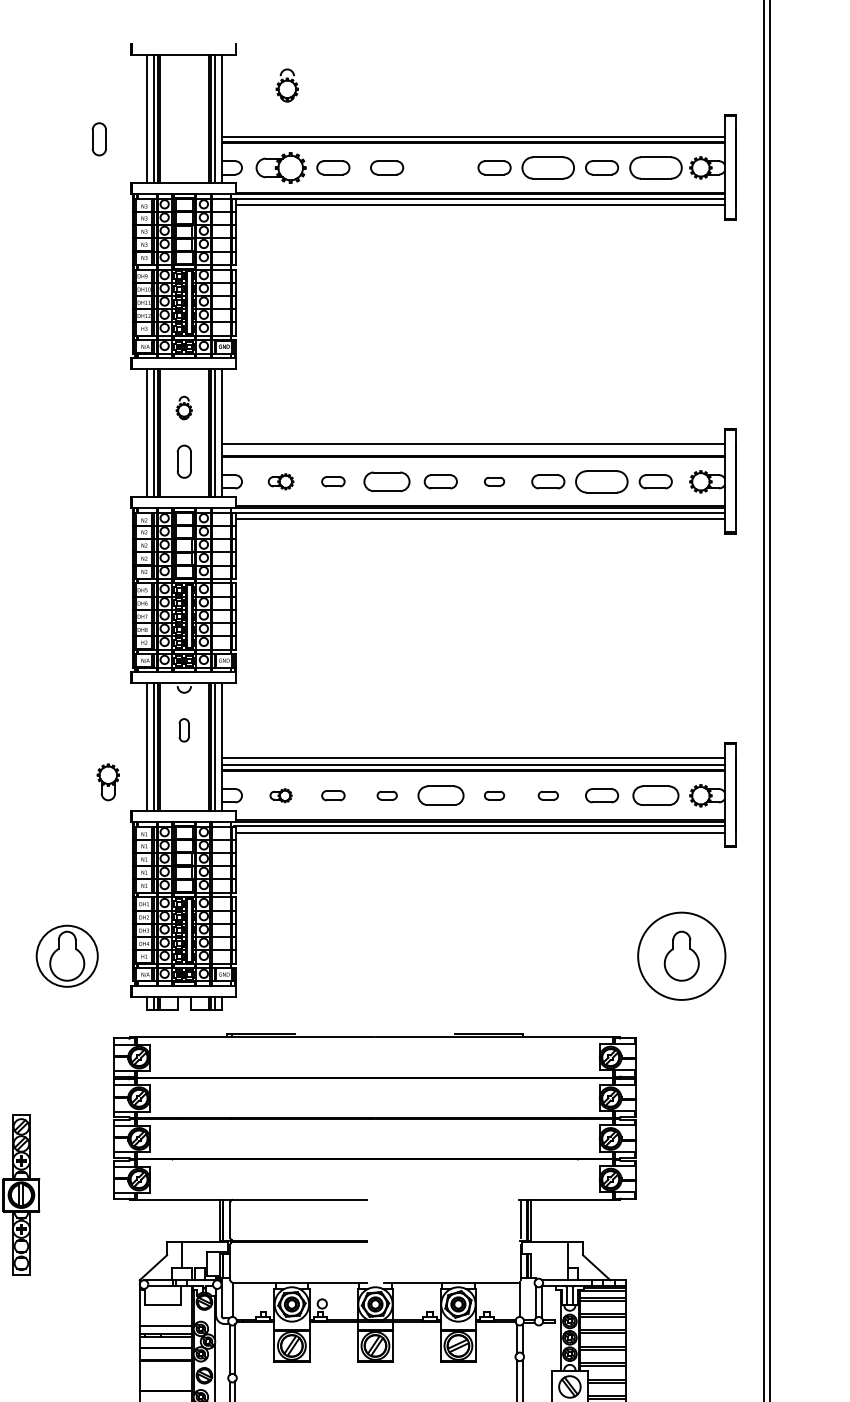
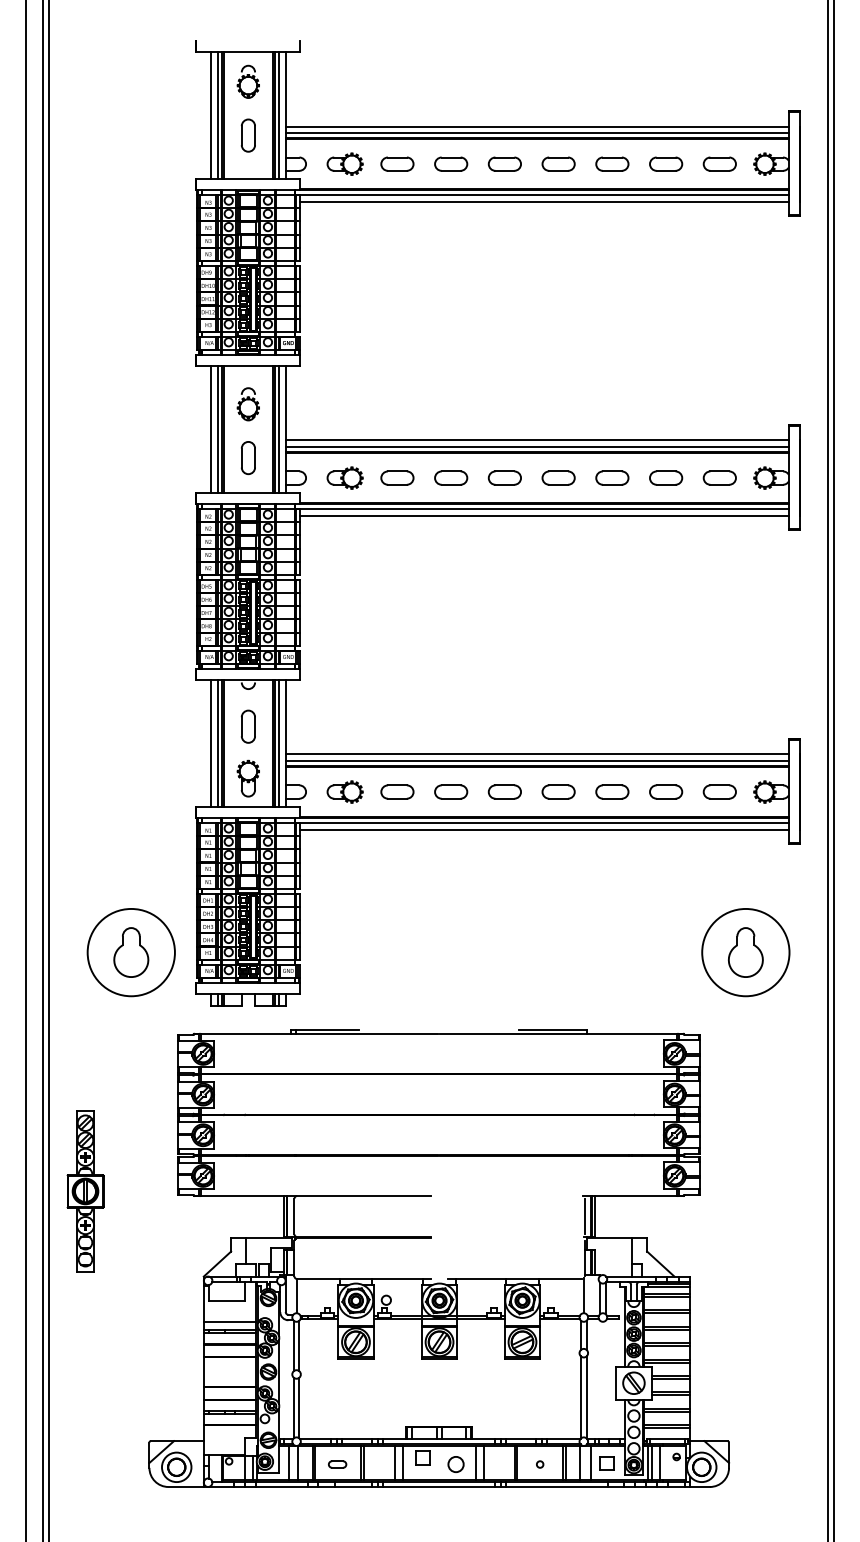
part: (286, 85) -> (247, 81), moved
line: (473, 130) -> (537, 126), added
part: (98, 139) -> (247, 135), moved
part: (280, 167) -> (344, 163), size x0.71
part: (440, 167) -> (504, 163), added
part: (548, 167) -> (612, 163), size x0.62
part: (655, 167) -> (719, 163), size x0.62
part: (183, 408) -> (247, 404), size x1.43
line: (473, 451) -> (537, 447), added
part: (280, 481) -> (344, 477), size x1.43
part: (333, 481) -> (397, 477), size x1.43
part: (387, 481) -> (451, 477), size x0.71
part: (494, 481) -> (558, 477), size x1.67
part: (602, 481) -> (666, 477), size x0.62
part: (183, 730) -> (247, 726), size x1.43
part: (107, 782) -> (247, 778), moved
part: (280, 795) -> (344, 791), size x1.67
part: (333, 795) -> (397, 791), size x1.43
part: (387, 795) -> (451, 791), size x1.67
part: (440, 795) -> (504, 791), size x0.71
part: (494, 795) -> (558, 791), size x1.67
part: (548, 795) -> (612, 791), size x1.67
part: (655, 795) -> (719, 791), size x0.71
circle: (66, 956) -> (130, 952), size x1.43

